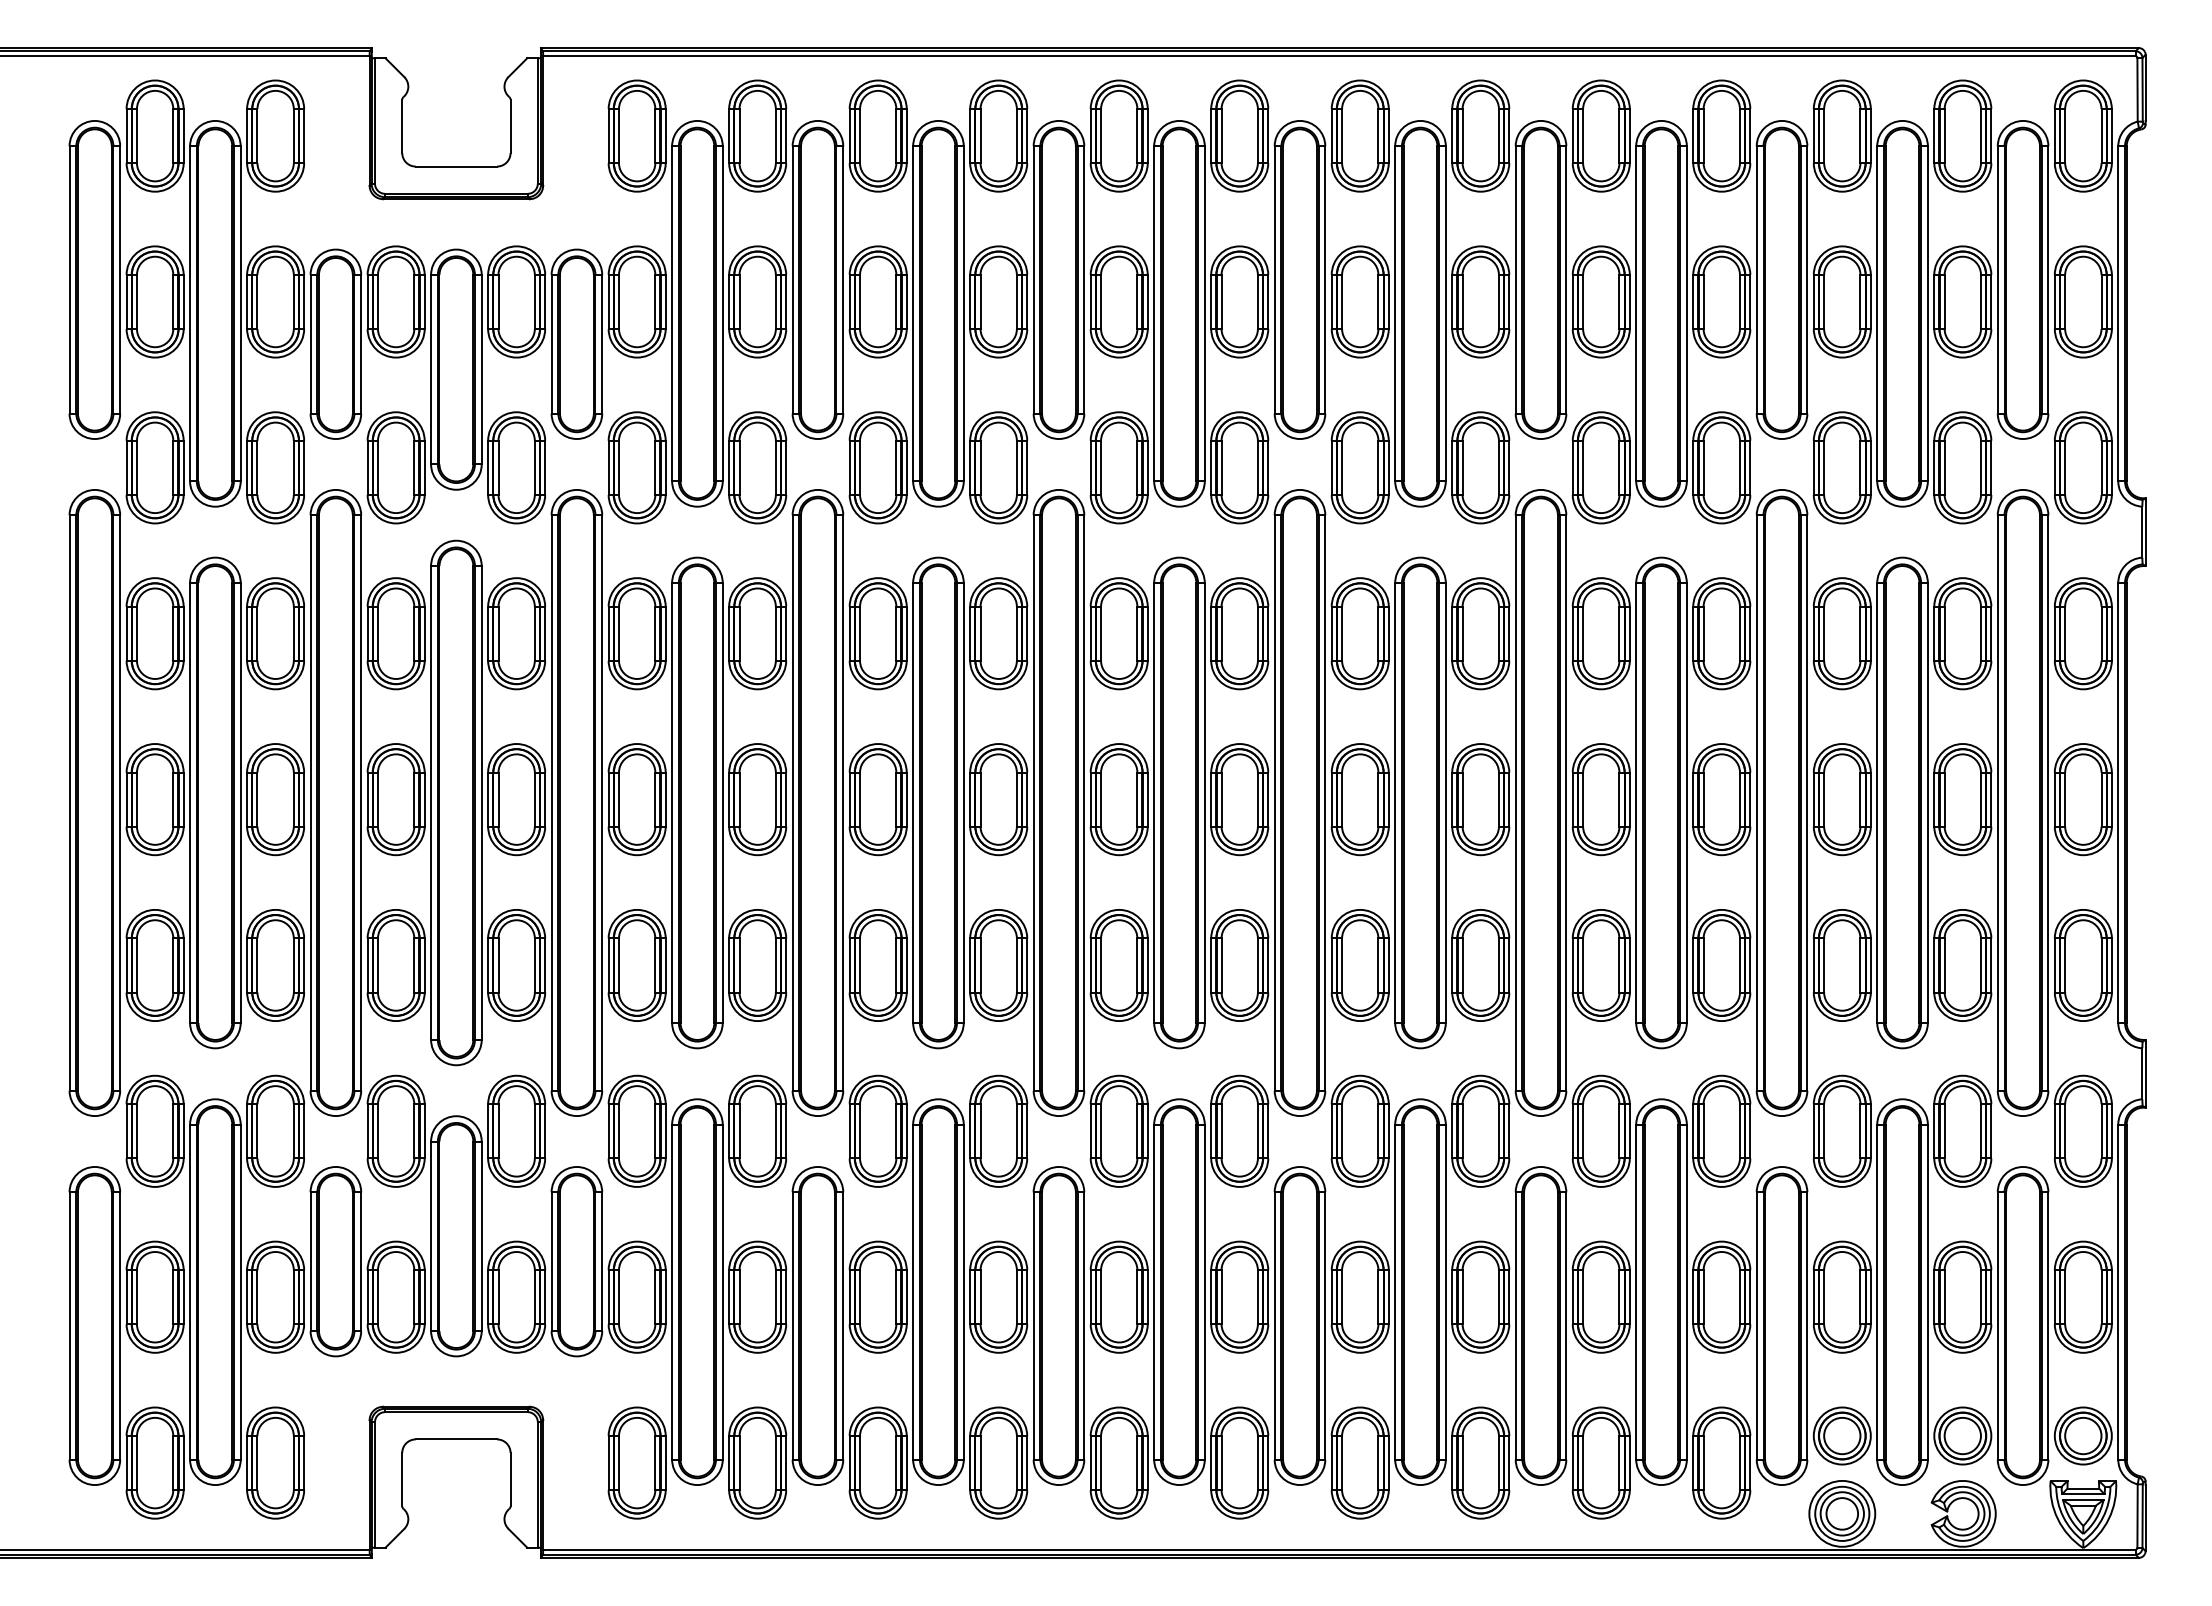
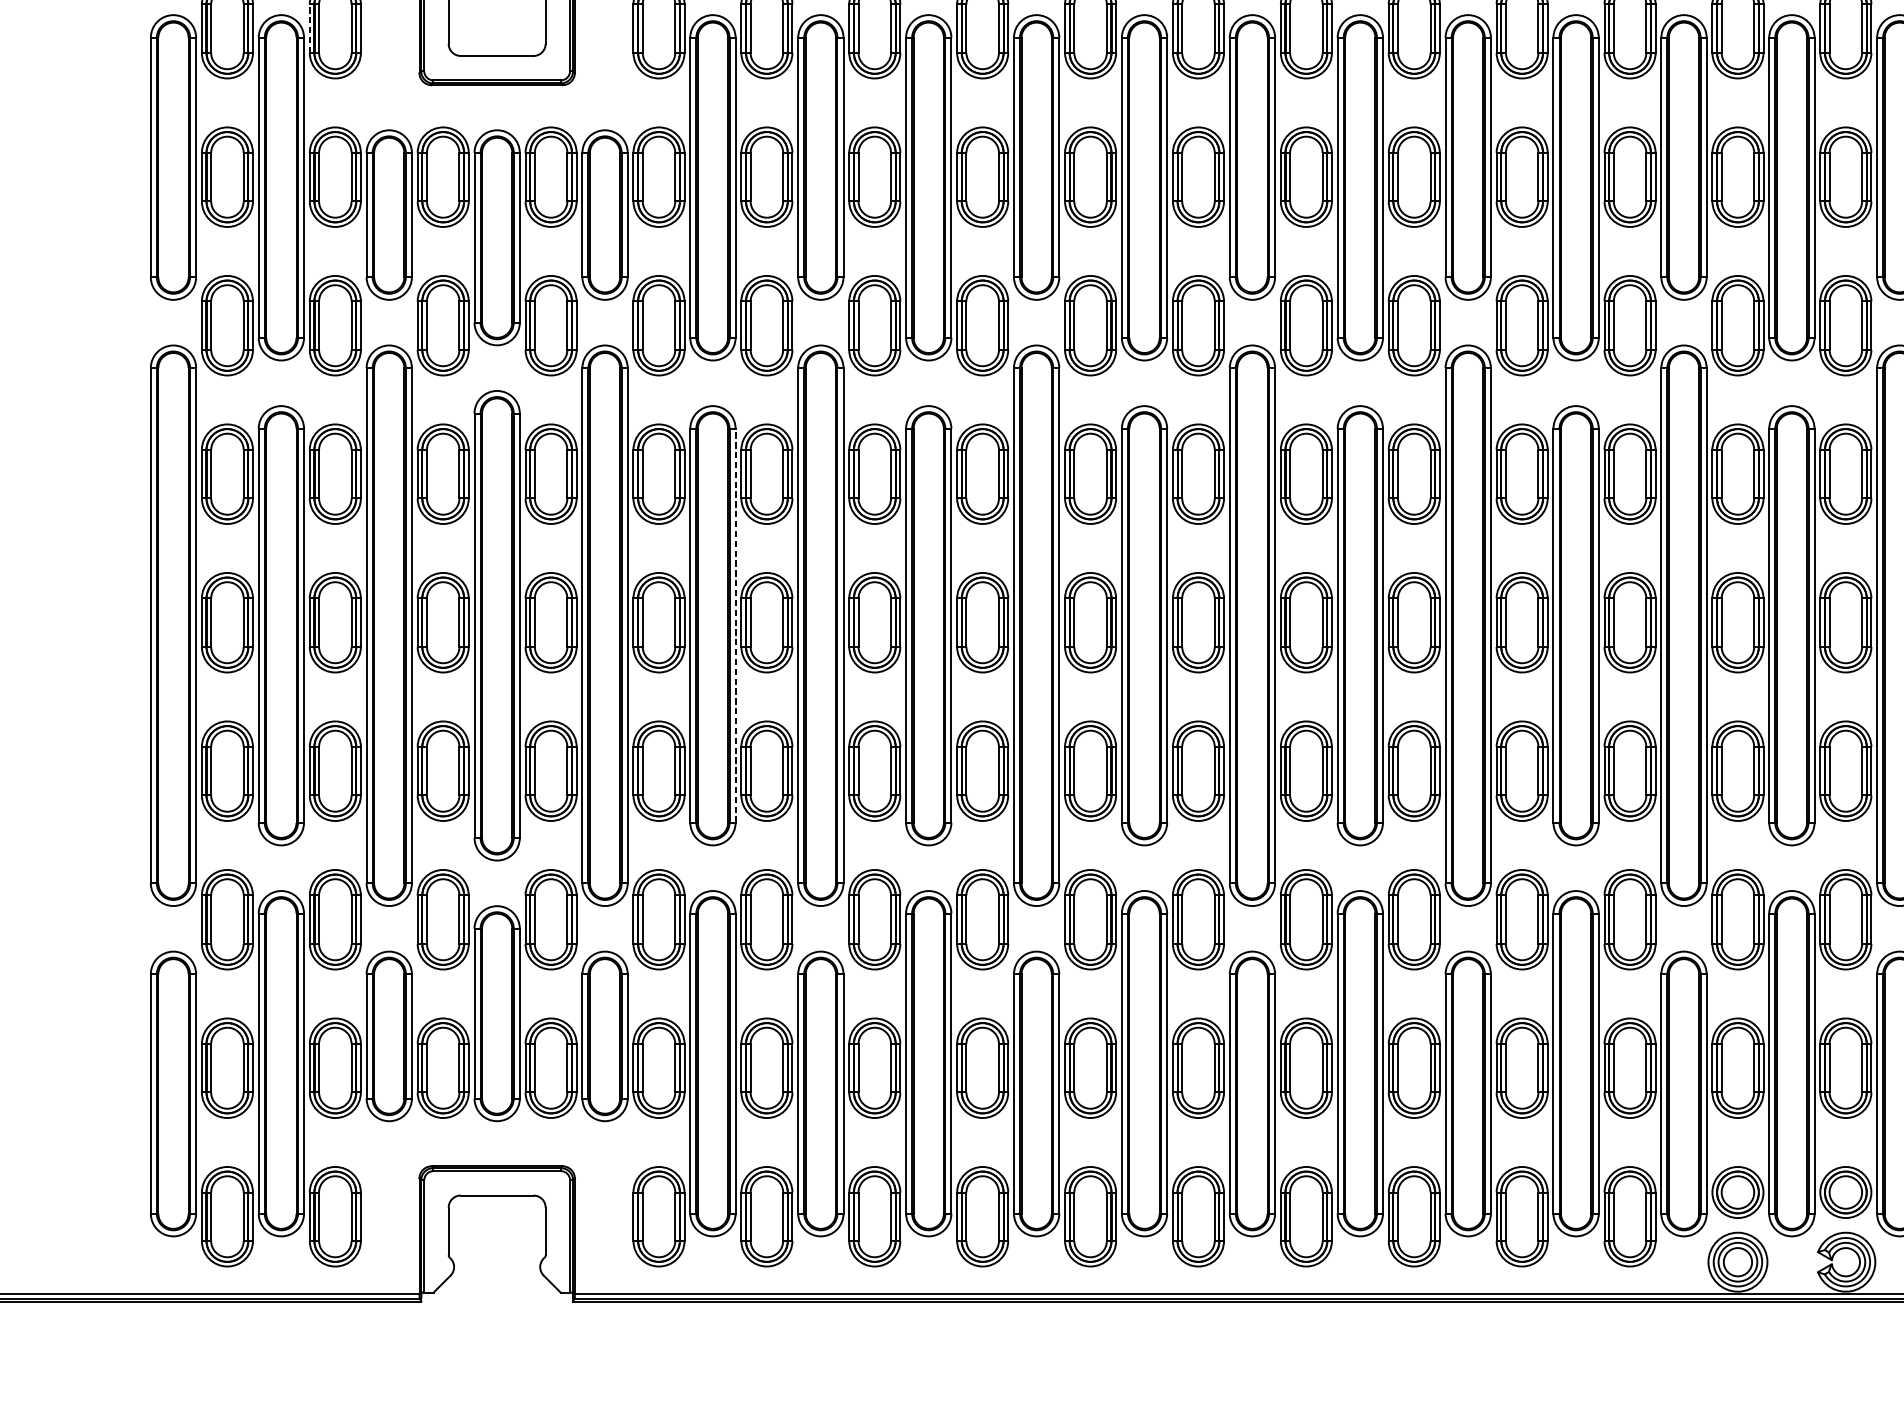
line: (247, 135) -> (310, 28), solid -> dashed
line: (722, 802) -> (735, 625), solid -> dashed

